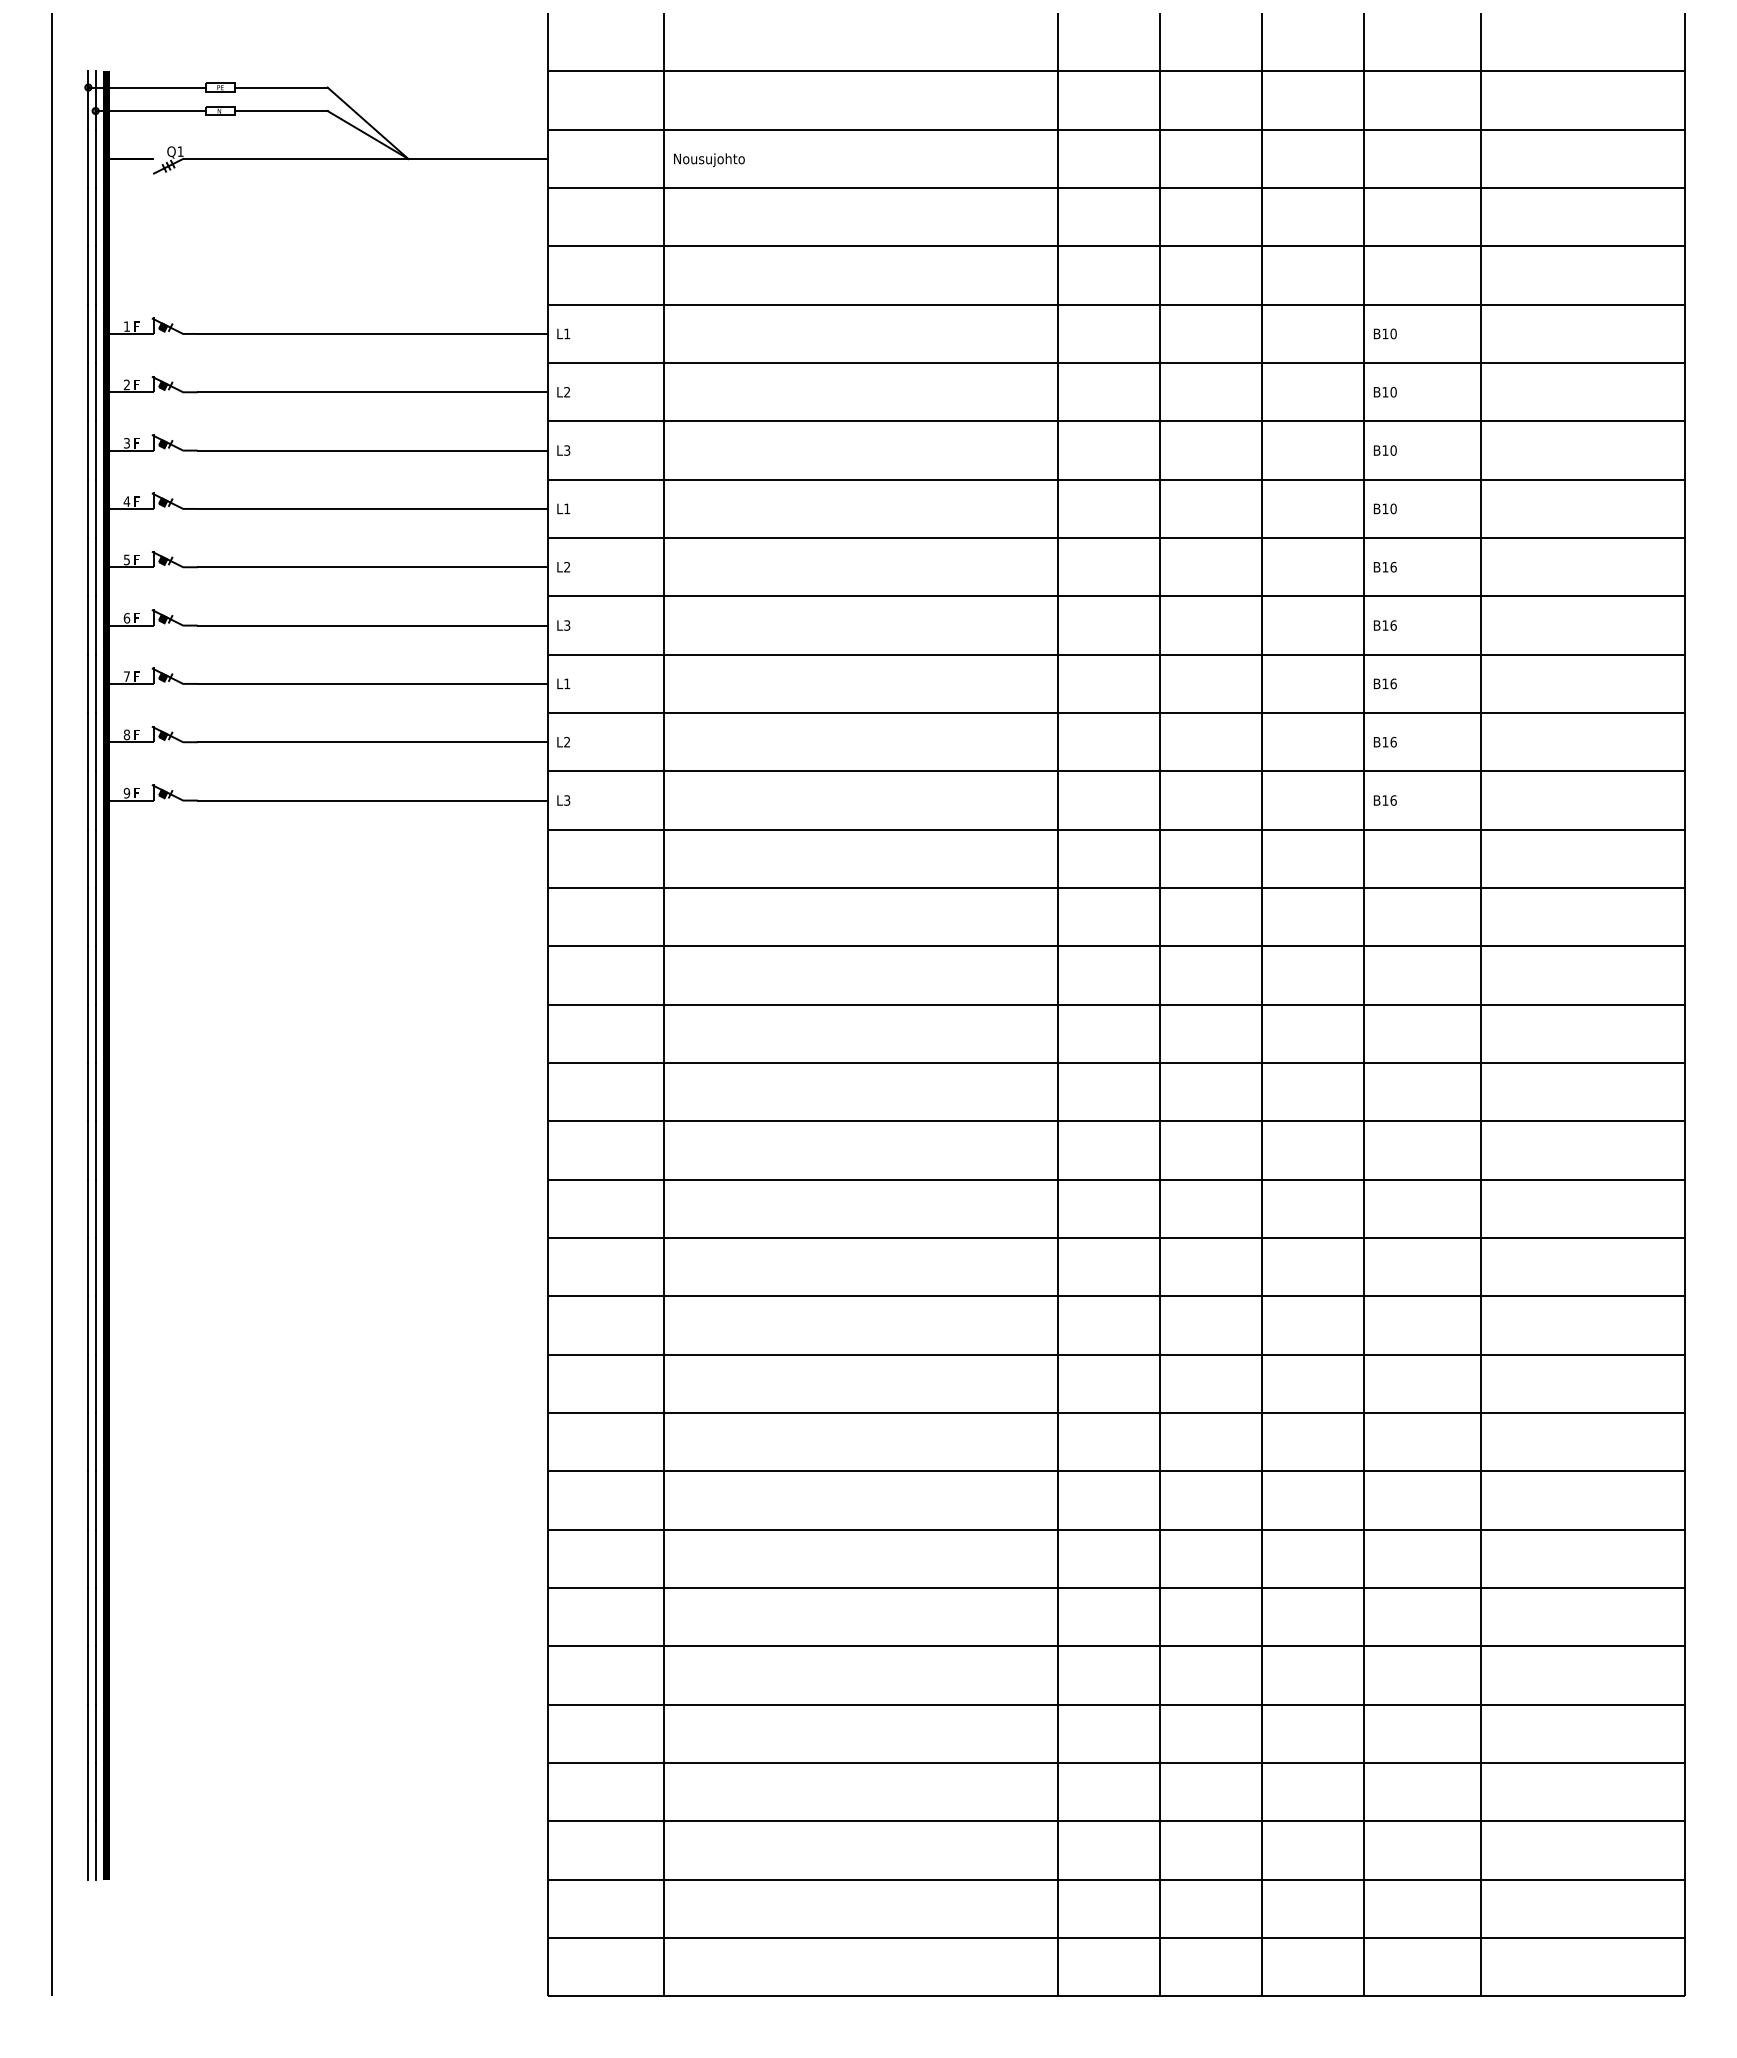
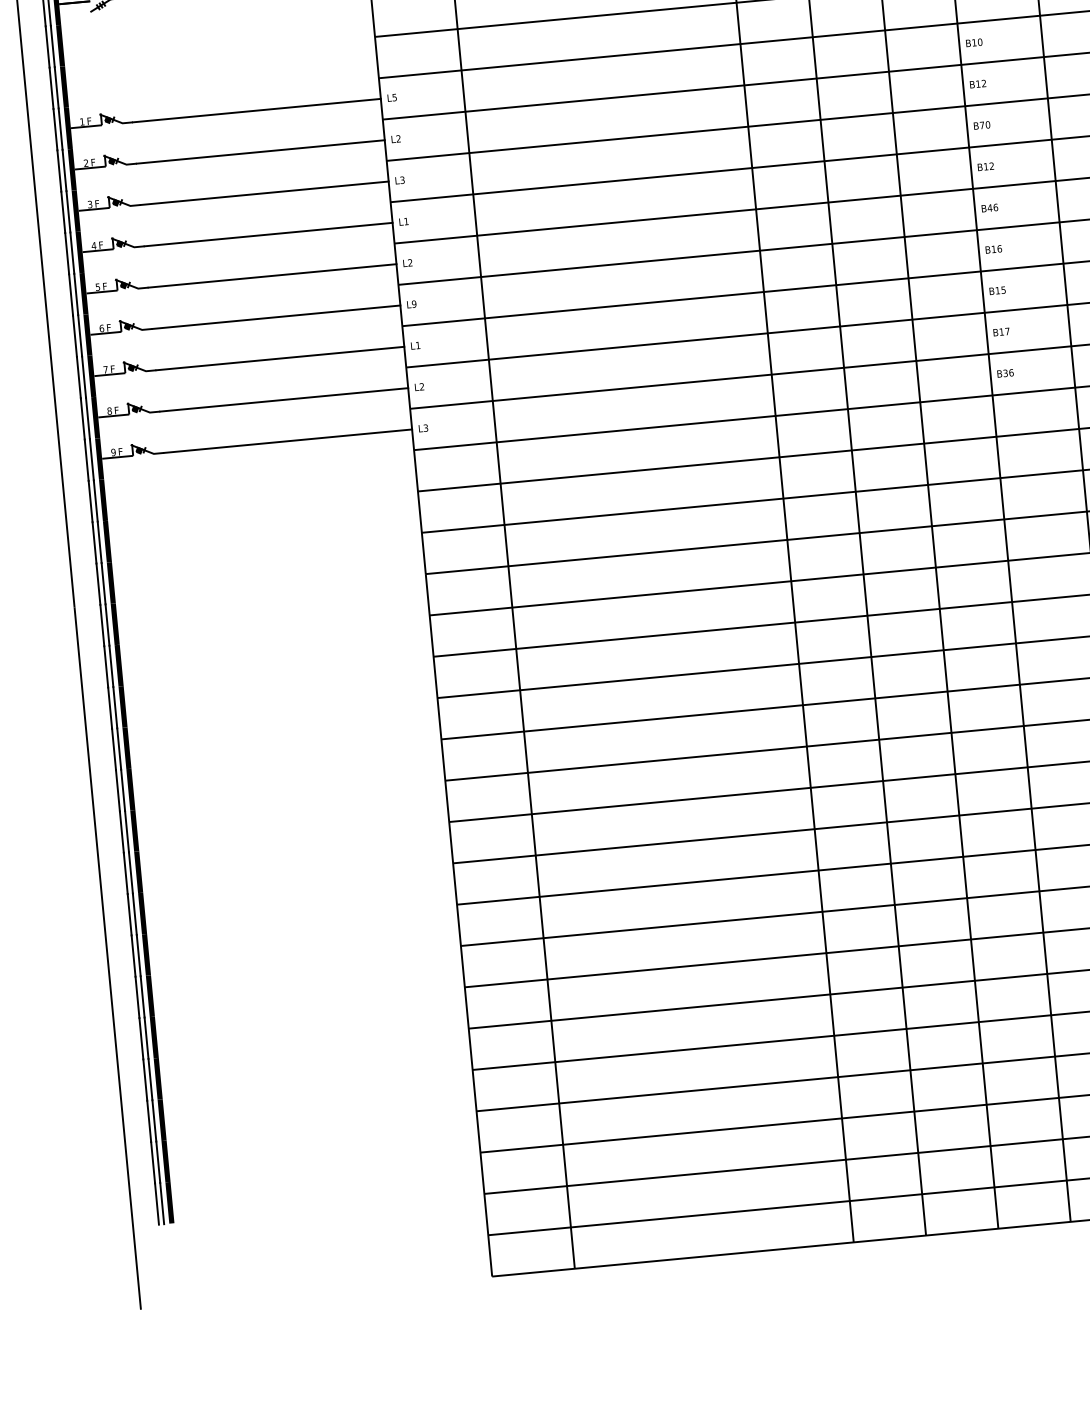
text: (567, 333) -> (394, 97), L1 -> L5
text: (1393, 392) -> (983, 83), B10 -> B12
text: (1385, 450) -> (982, 125), B10 -> B70
text: (1393, 508) -> (991, 165), B10 -> B12
text: (1385, 567) -> (990, 208), B16 -> B46
text: (567, 625) -> (414, 304), L3 -> L9
text: (1393, 683) -> (1003, 289), B16 -> B15
text: (1393, 741) -> (1007, 330), B16 -> B17
text: (1385, 800) -> (1005, 373), B16 -> B36

